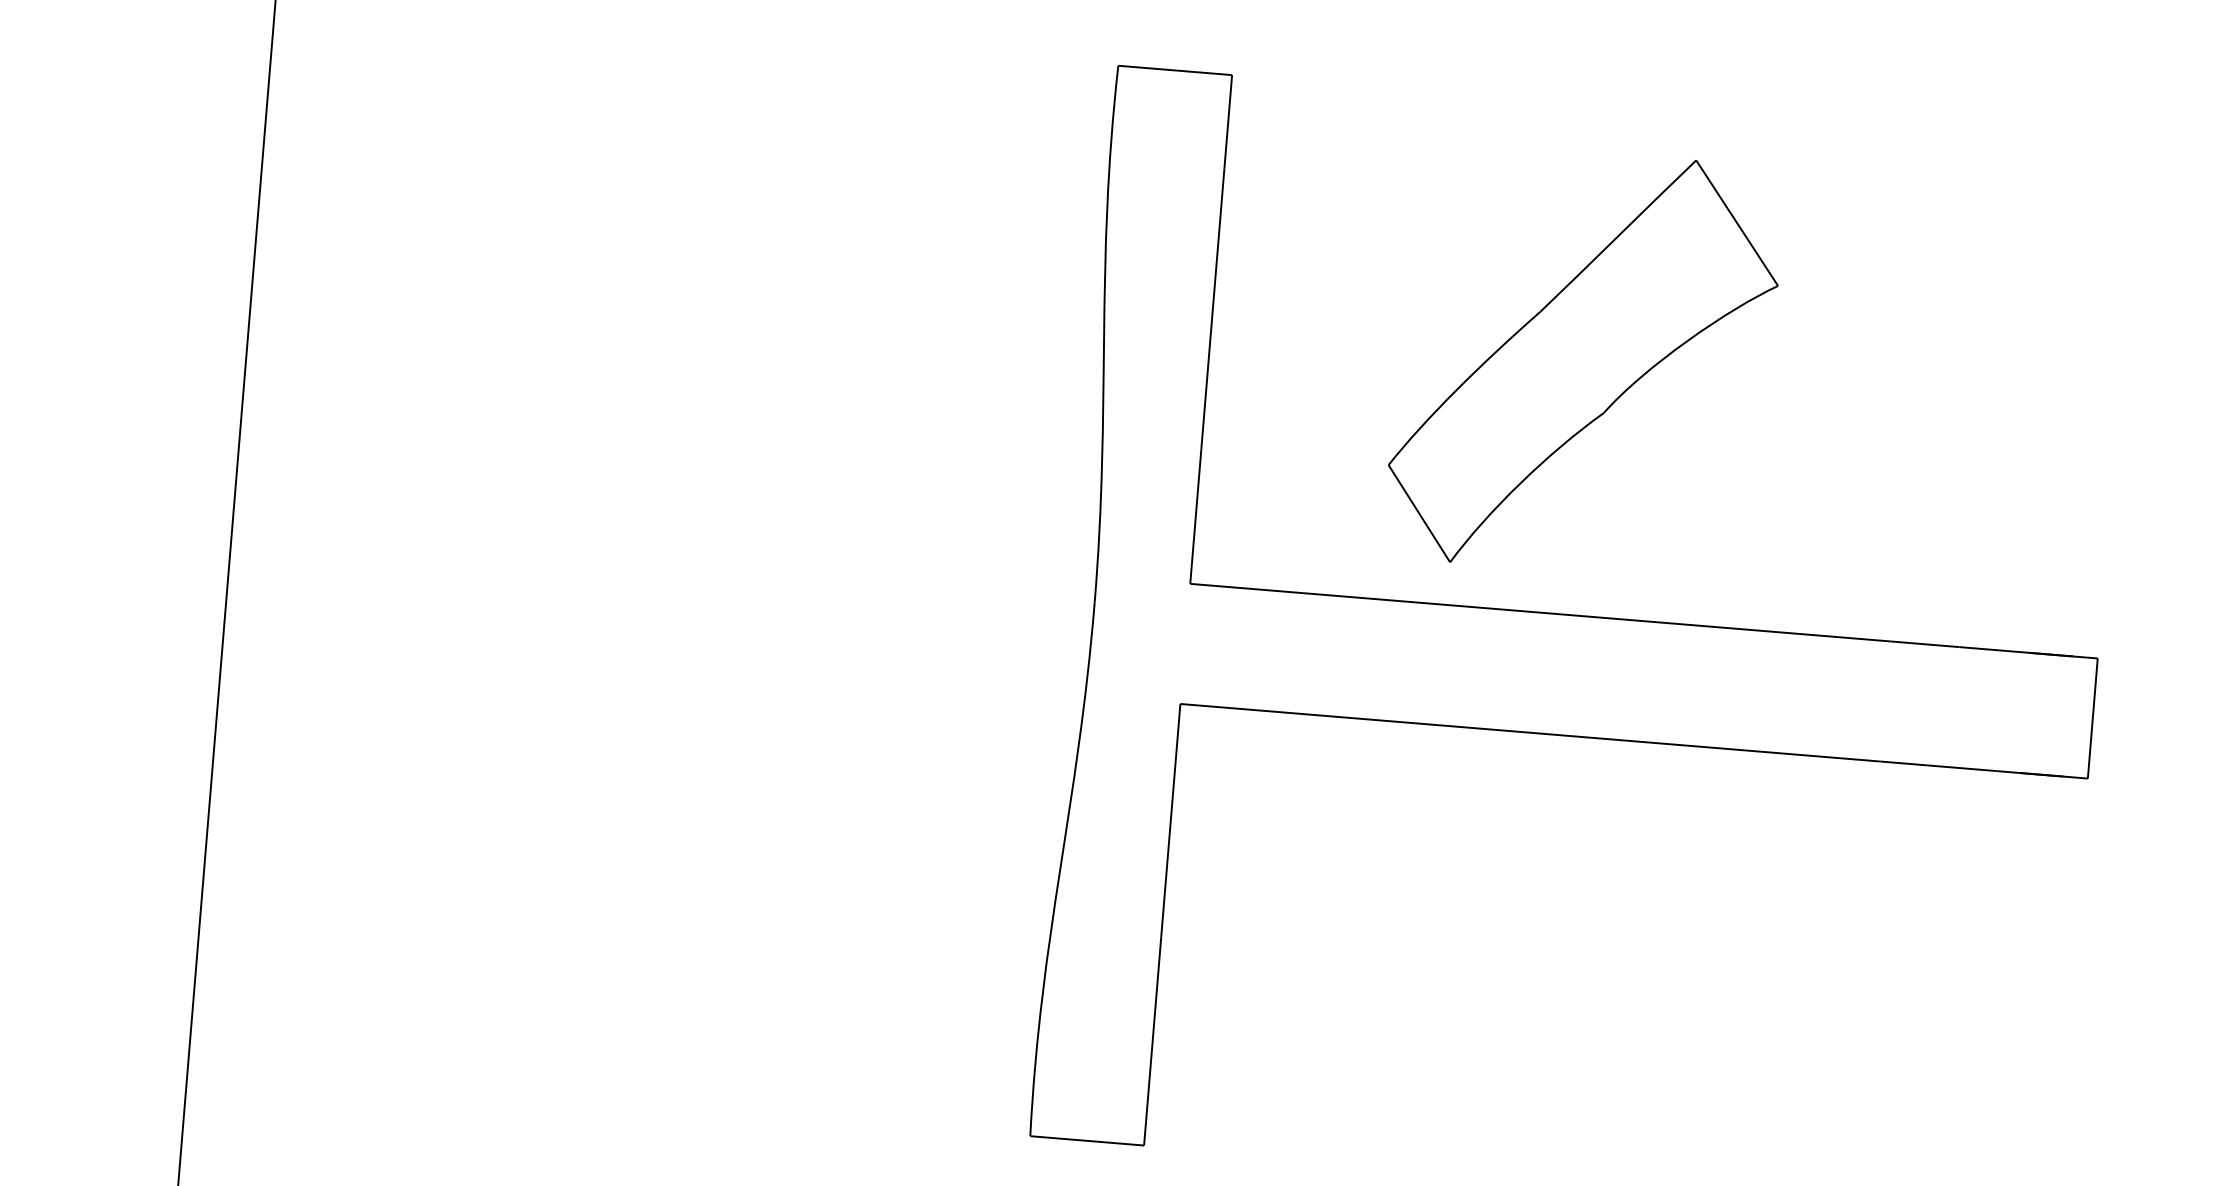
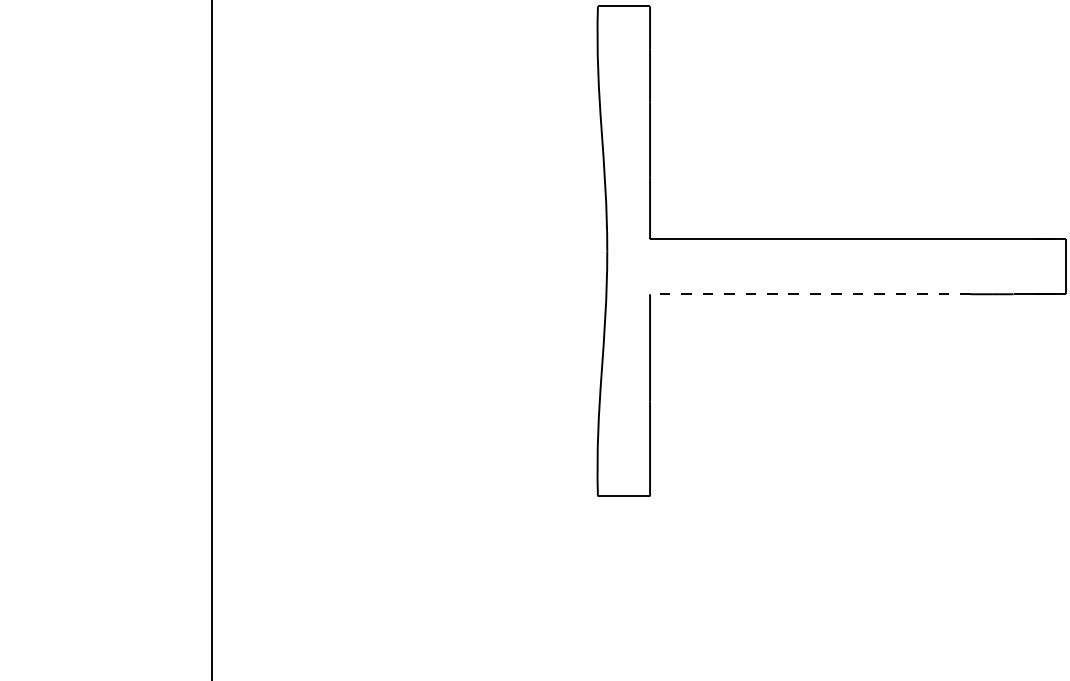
part: (1583, 361) -> (820, 123), removed
line: (1528, 733) -> (809, 294), solid -> dashed

